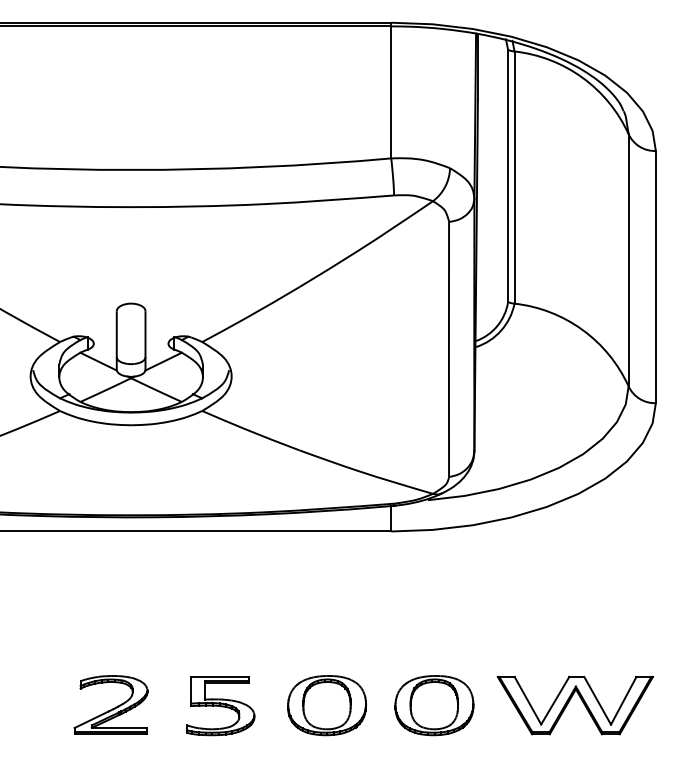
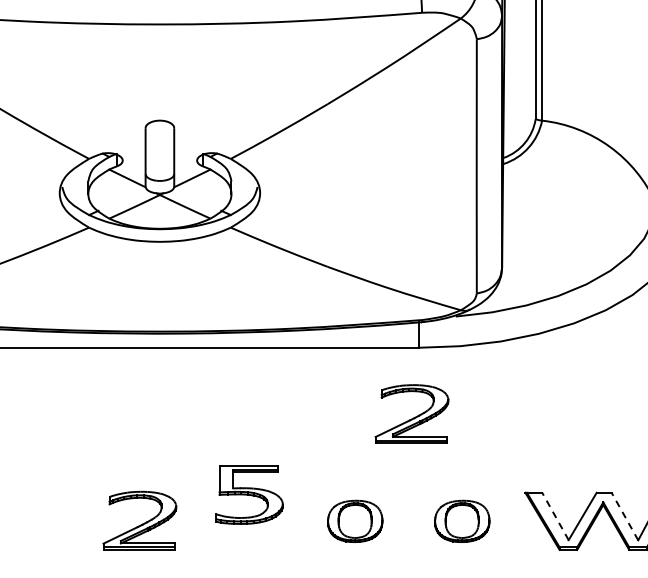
part: (383, 597) -> (411, 413), added
line: (527, 700) -> (555, 516), solid -> dashed
line: (597, 700) -> (624, 516), solid -> dashed
part: (326, 705) -> (354, 521), size x0.7
part: (434, 705) -> (462, 521), size x0.7
part: (220, 706) -> (249, 495), moved

